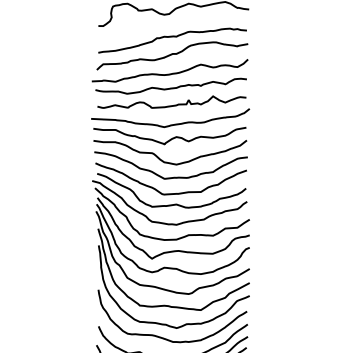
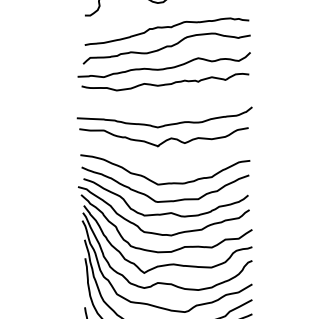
curve: (171, 105) -> (165, 103), removed
curve: (166, 161) -> (160, 165), removed

